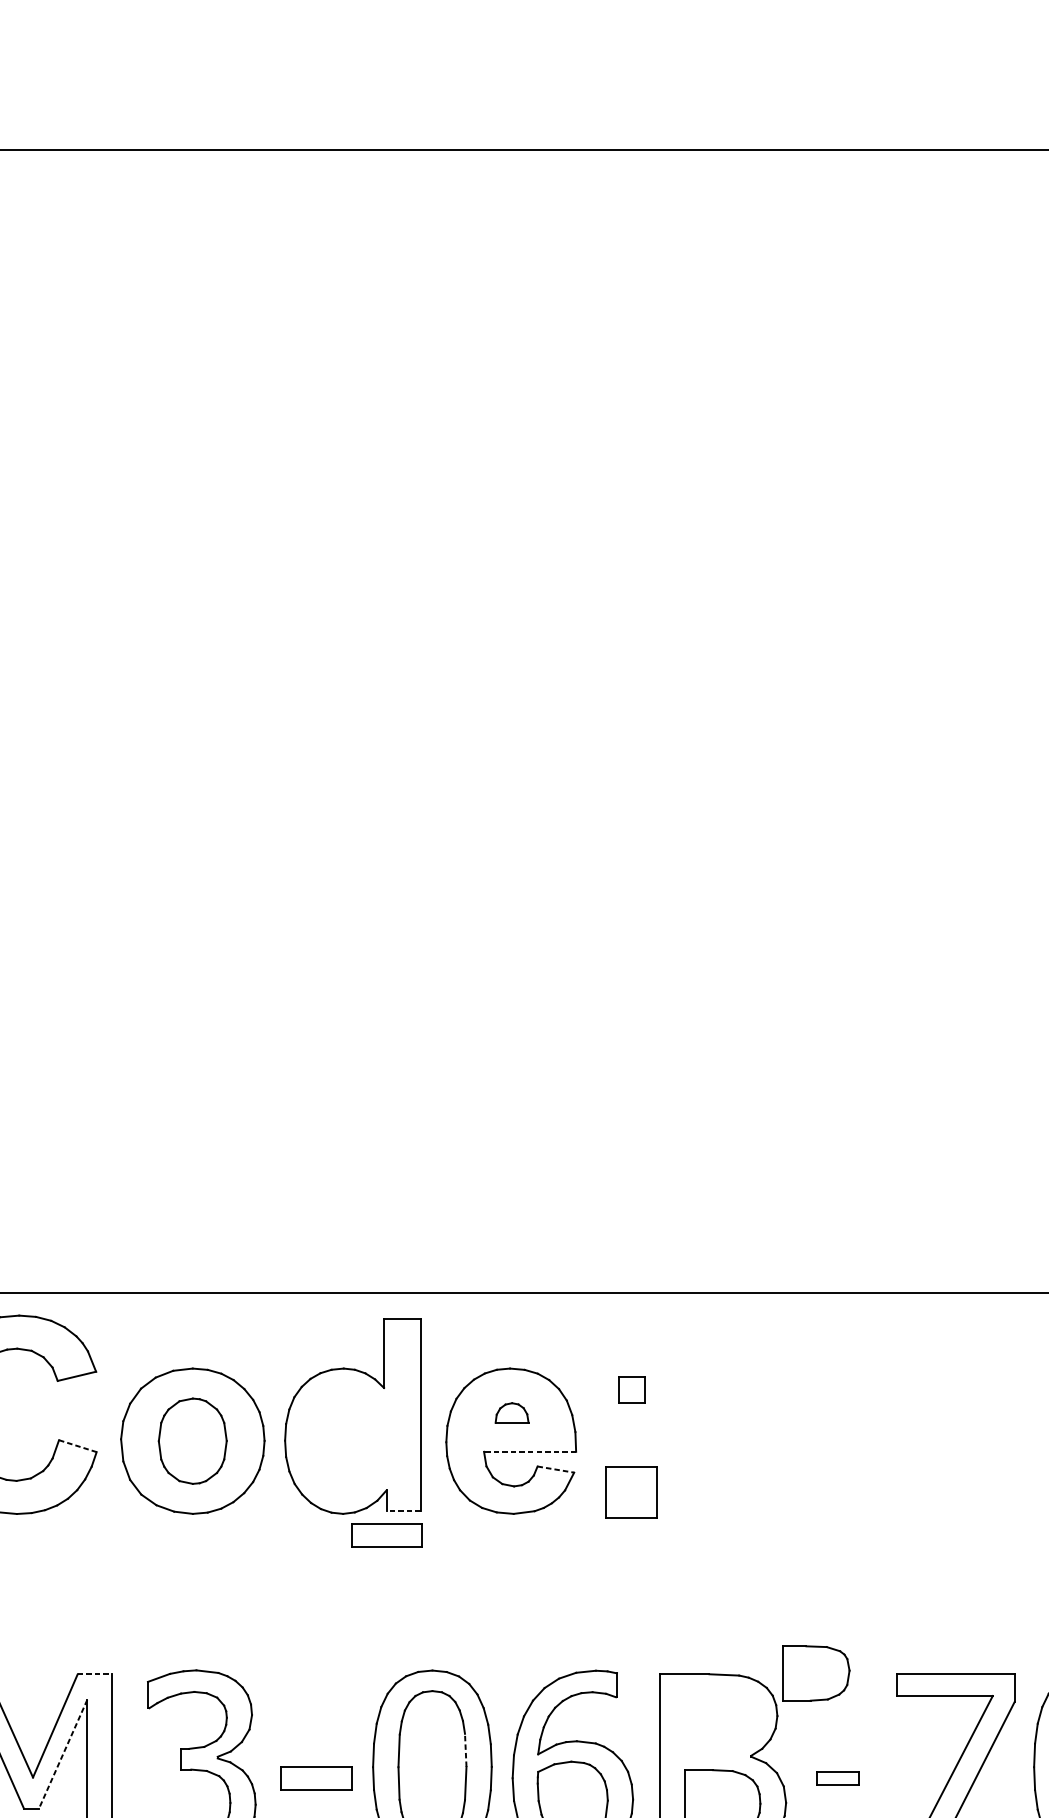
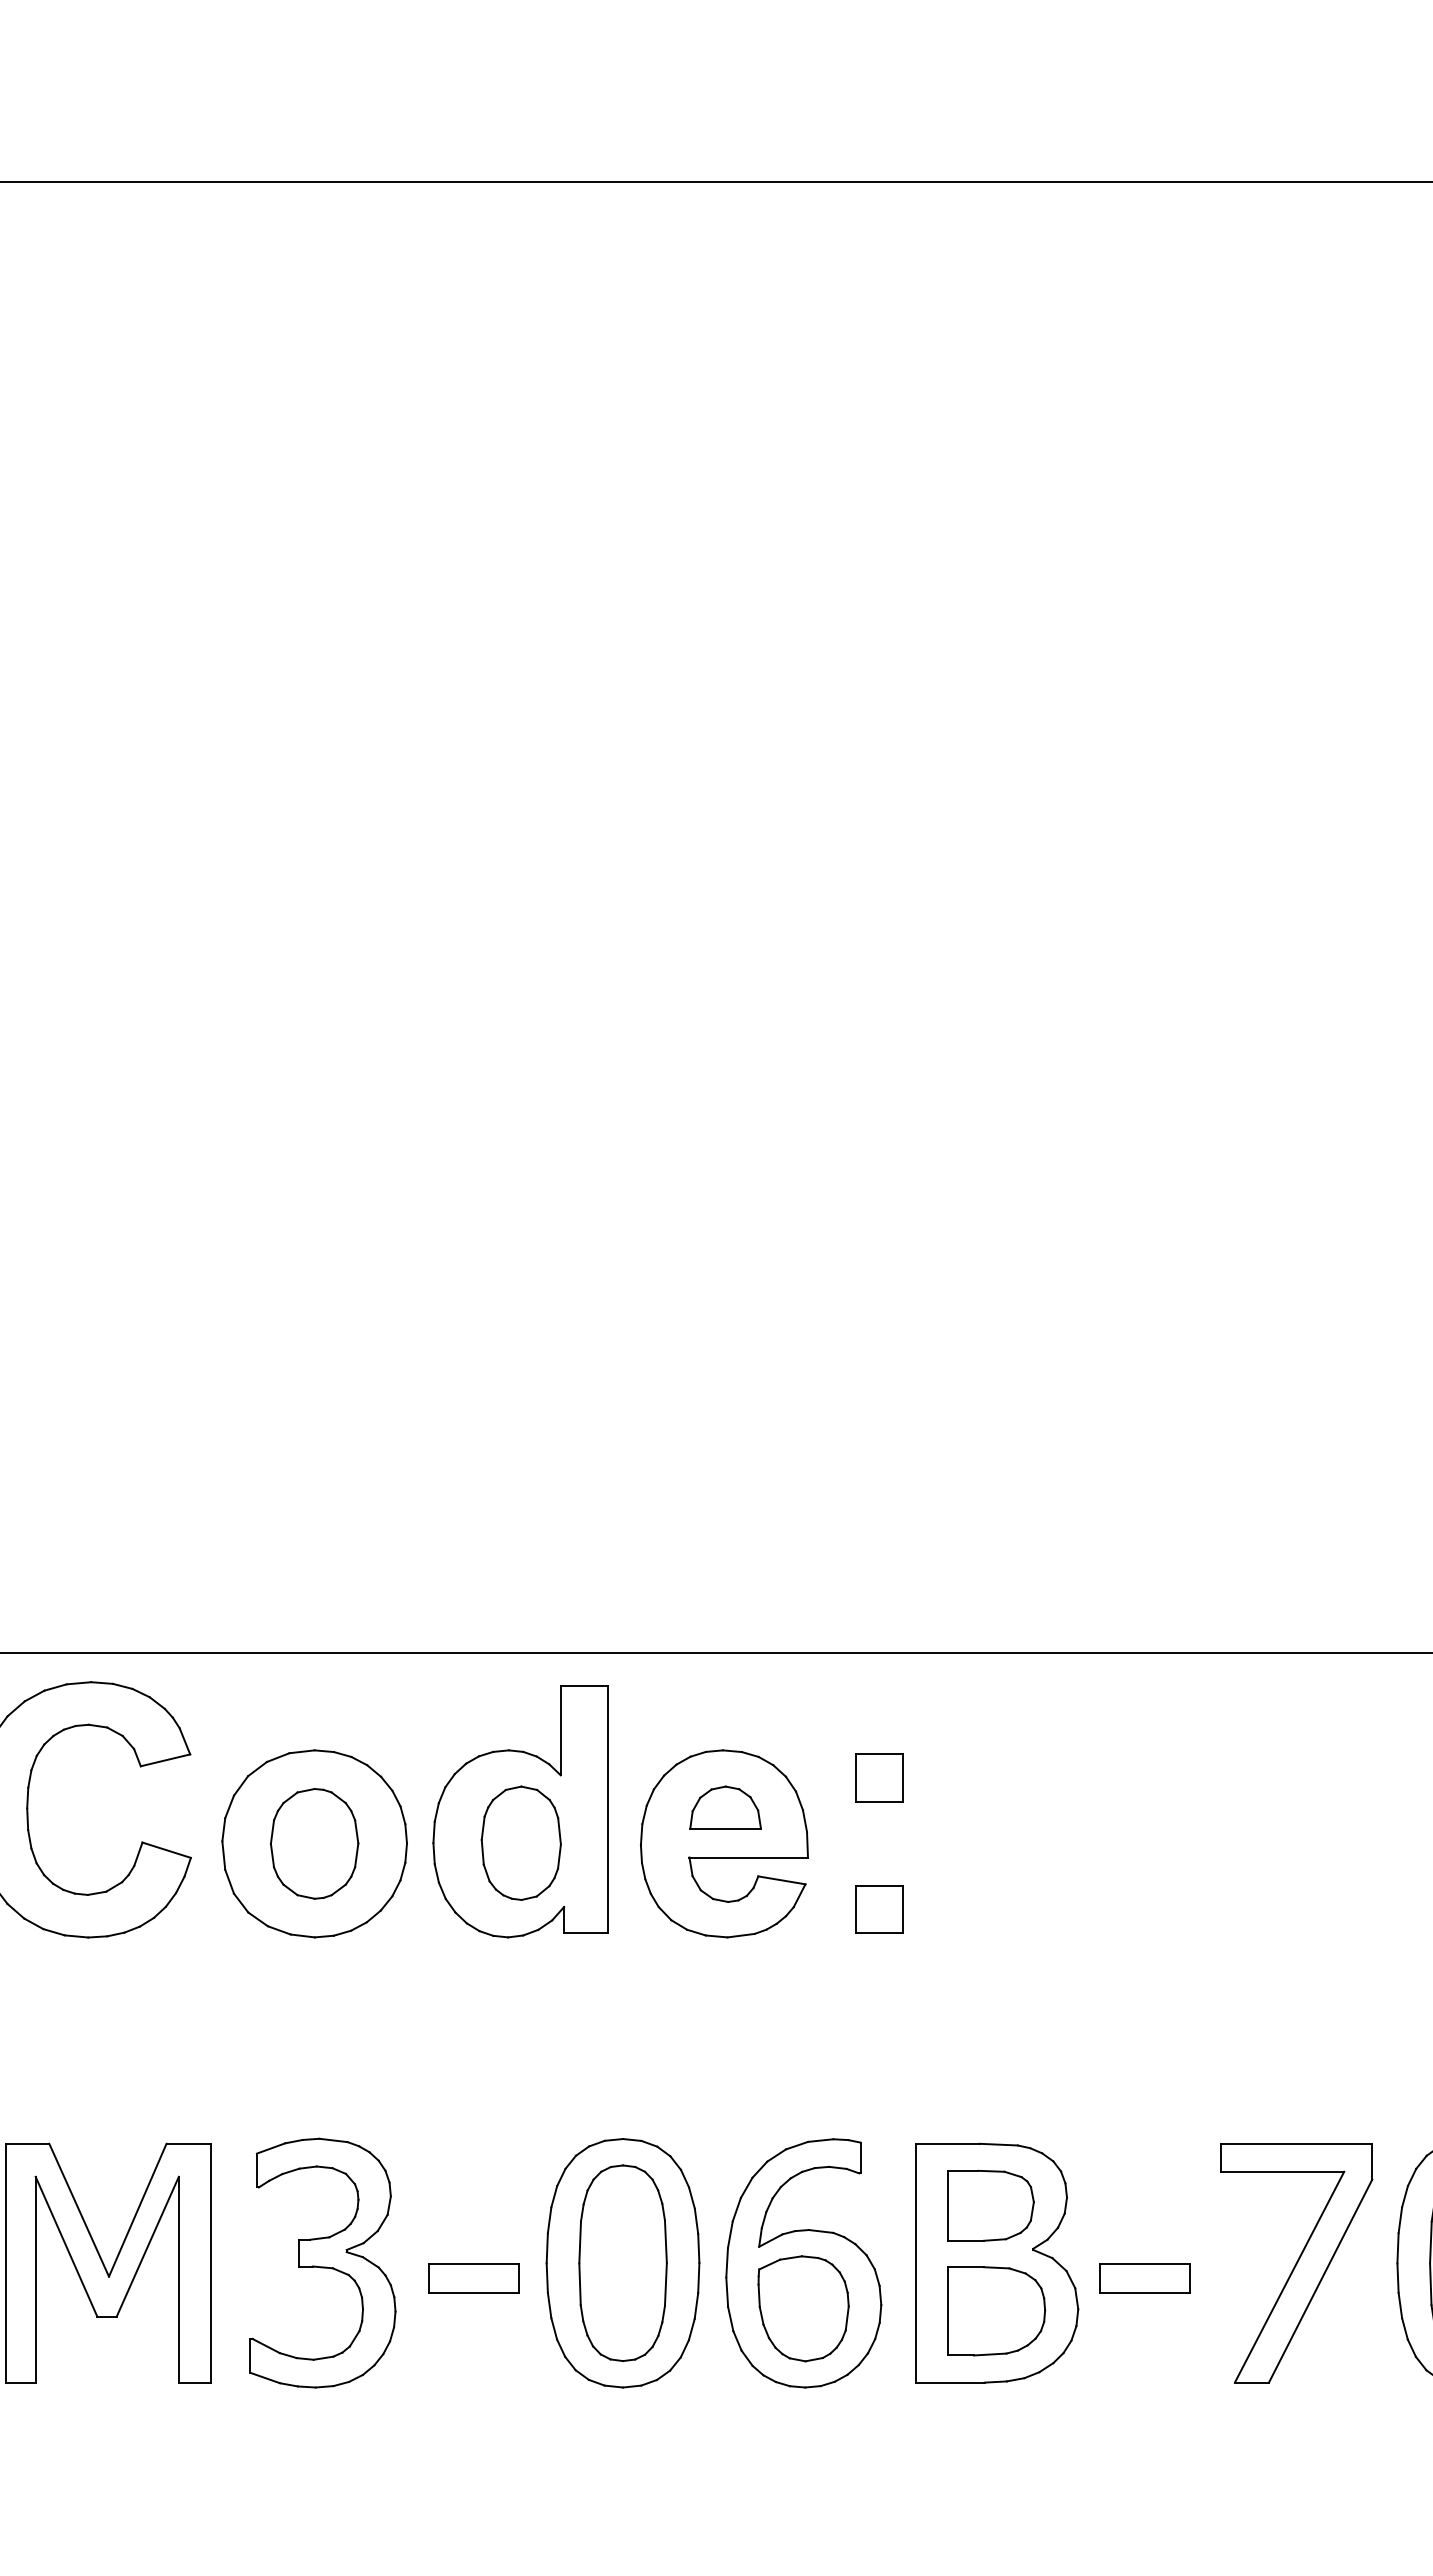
part: (631, 1389) -> (879, 1777), size x1.43
part: (512, 1412) -> (725, 1807), size x1.67
part: (352, 1440) -> (520, 1842), added
line: (78, 1446) -> (167, 1850), dashed -> solid
line: (529, 1451) -> (748, 1857), dashed -> solid
line: (555, 1469) -> (781, 1880), dashed -> solid
part: (631, 1492) -> (879, 1909), size x0.71
line: (404, 1510) -> (586, 1933), dashed -> solid
part: (386, 1535) -> (564, 1965), removed
part: (815, 1673) -> (990, 2205), moved
line: (95, 1674) -> (189, 2143), dashed -> solid
line: (465, 1750) -> (665, 2241), dashed -> solid
line: (62, 1754) -> (147, 2246), dashed -> solid
part: (837, 1778) -> (1144, 2278), size x1.67

